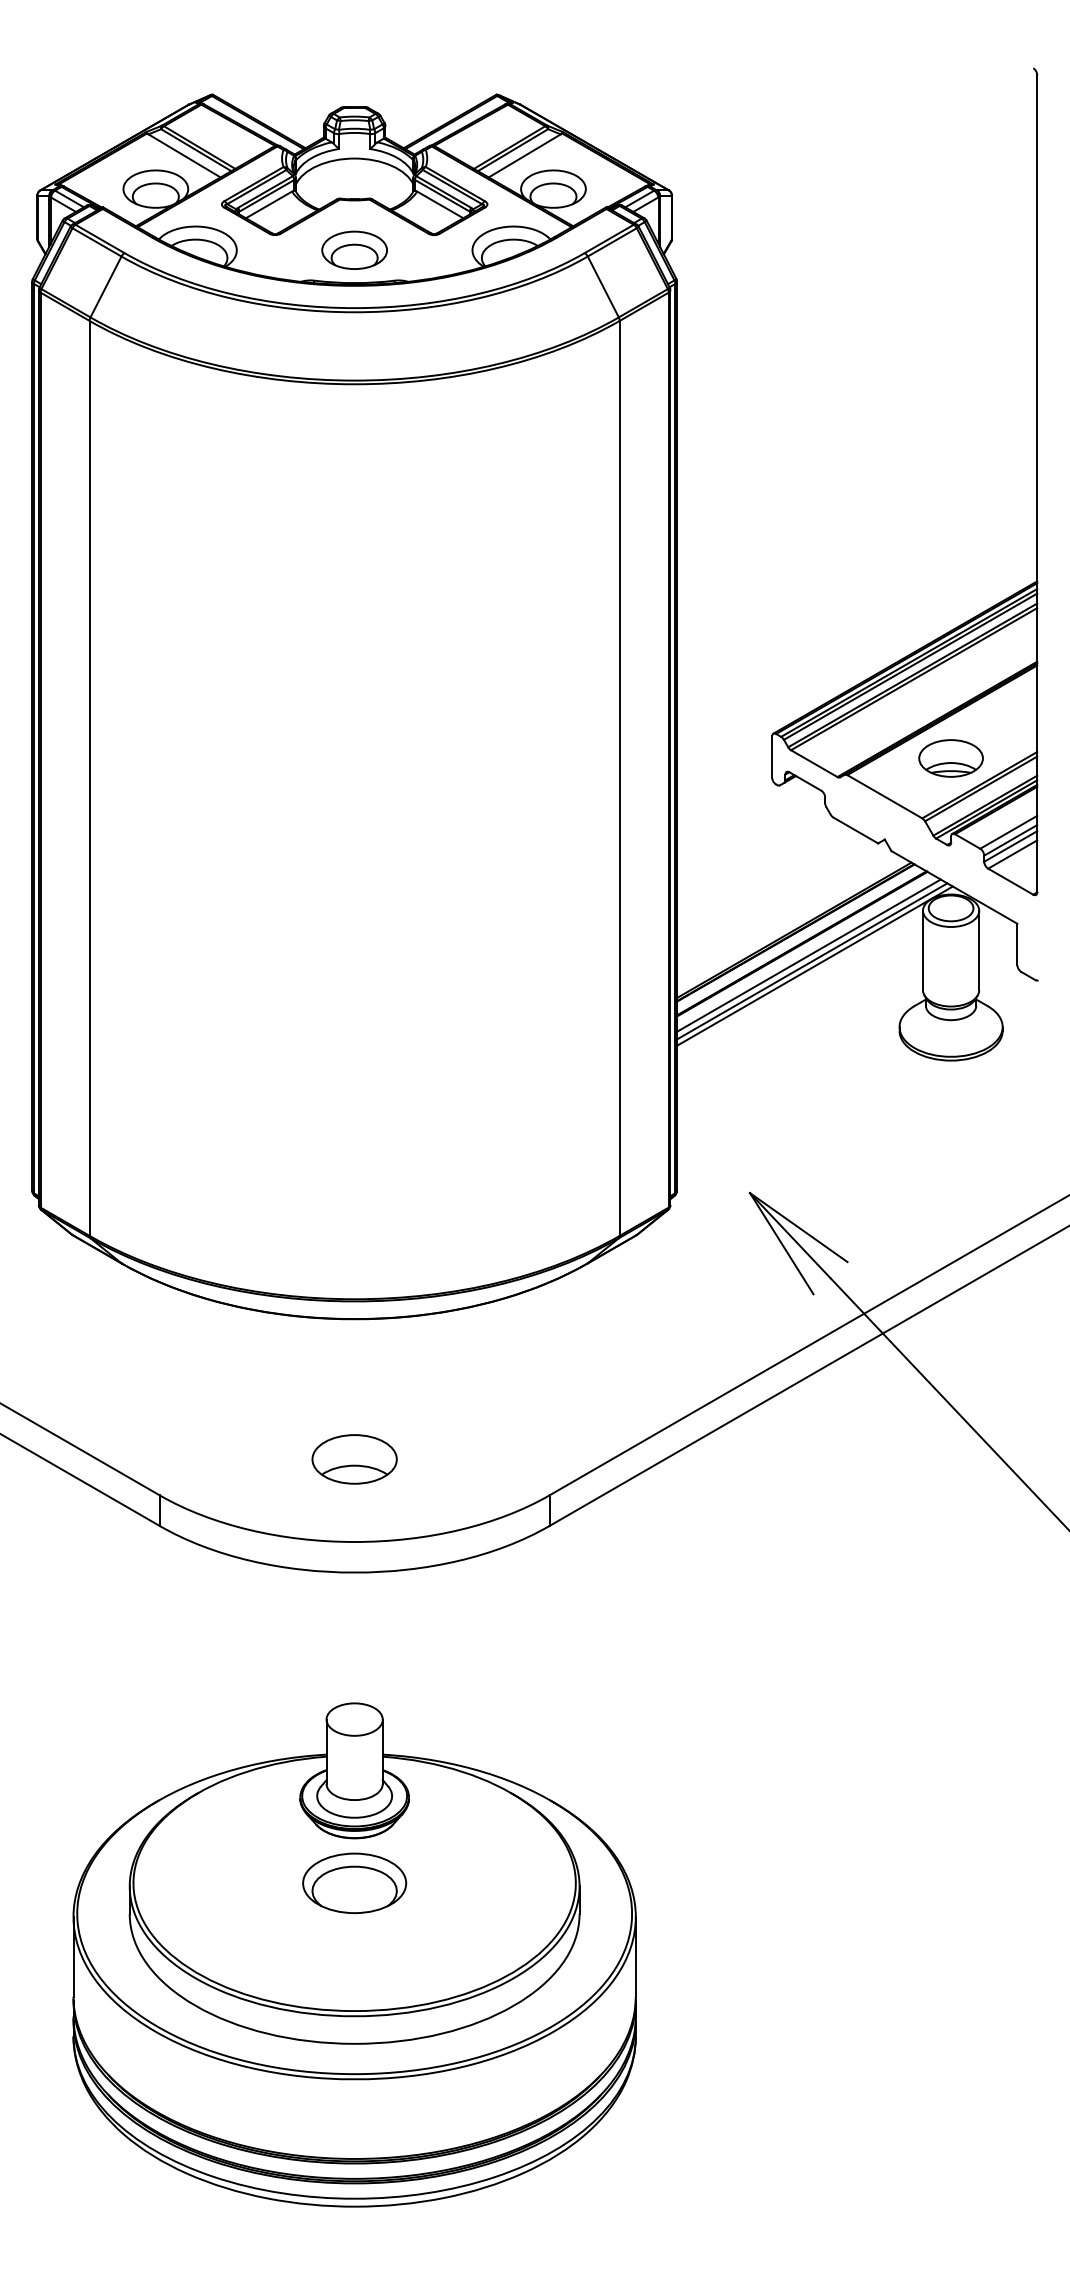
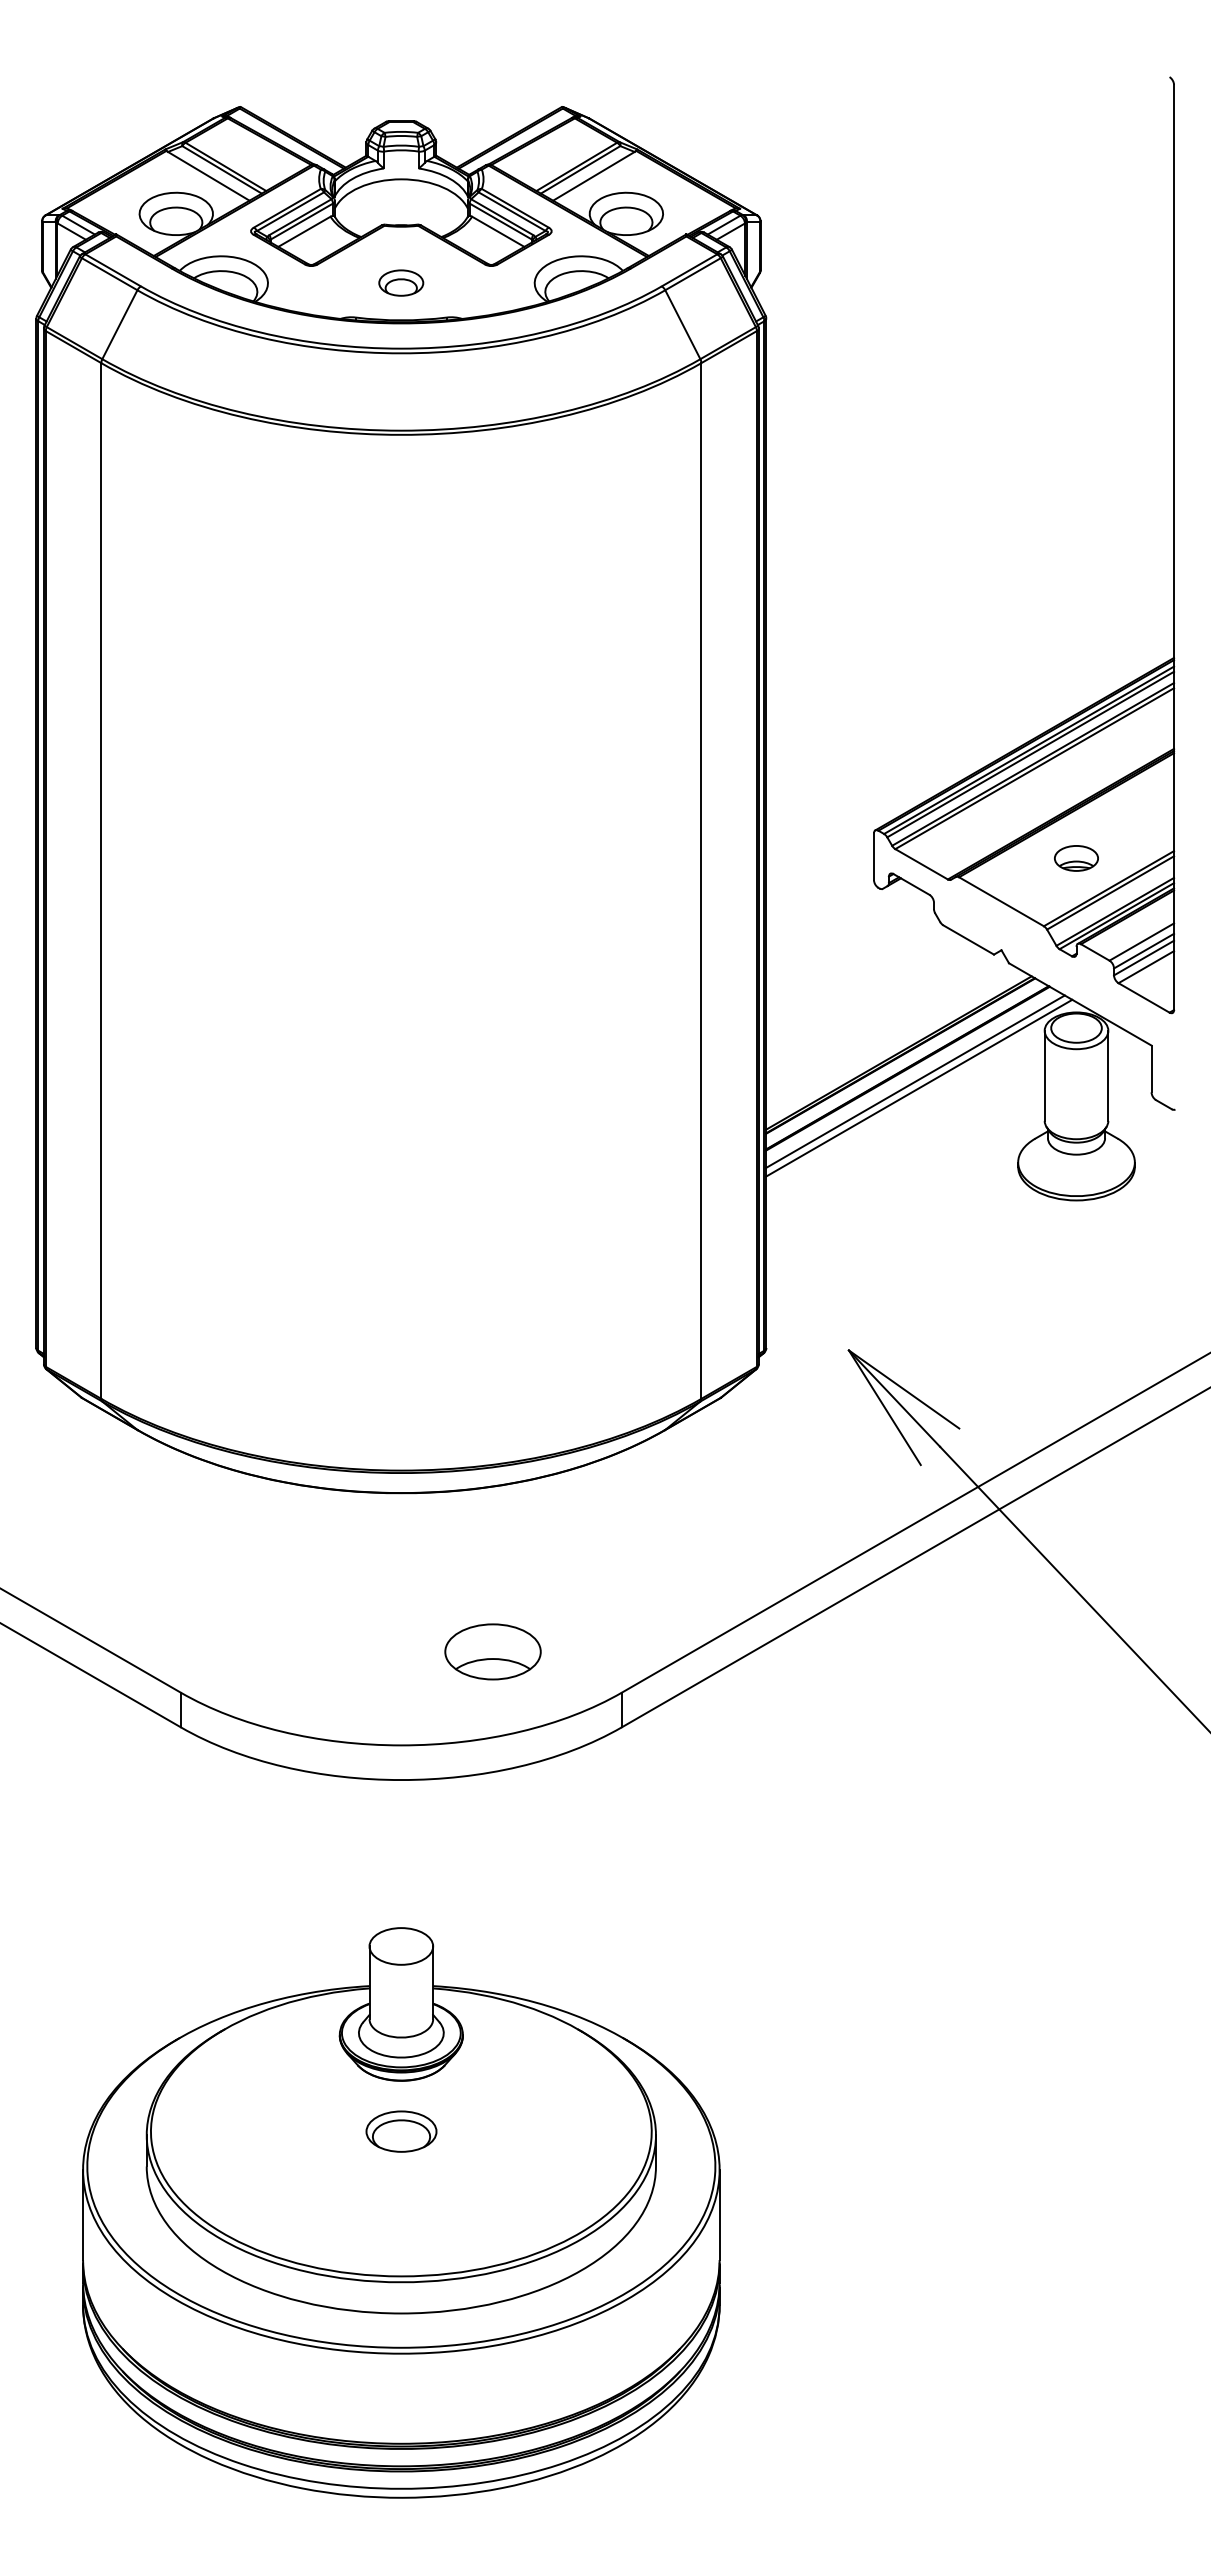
part: (354, 249) -> (401, 282), size x0.6
part: (950, 758) -> (1075, 858), size x0.6
line: (814, 965) -> (921, 1092), removed
part: (354, 1459) -> (492, 1652), moved
part: (354, 1882) -> (401, 2130), size x0.6

